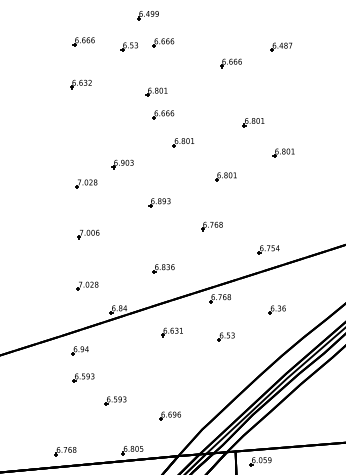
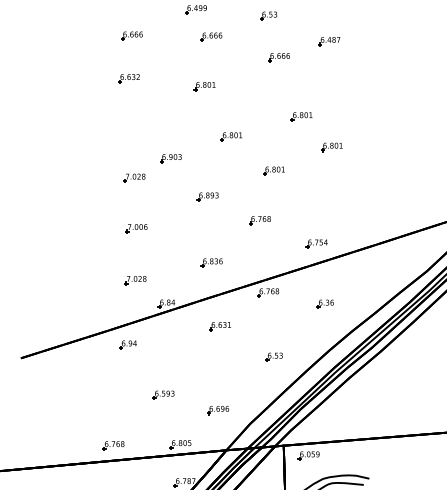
part: (129, 46) -> (268, 15), moved
part: (163, 114) -> (211, 108), removed
part: (225, 336) -> (273, 356), moved
part: (83, 377) -> (131, 371), removed

